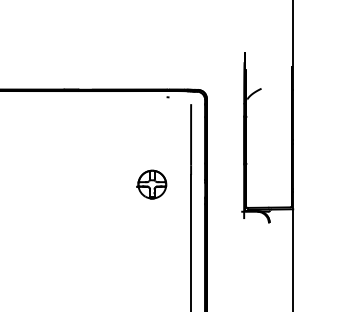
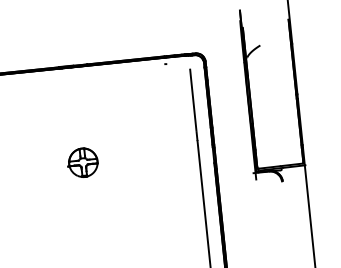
part: (151, 184) -> (82, 162), moved

